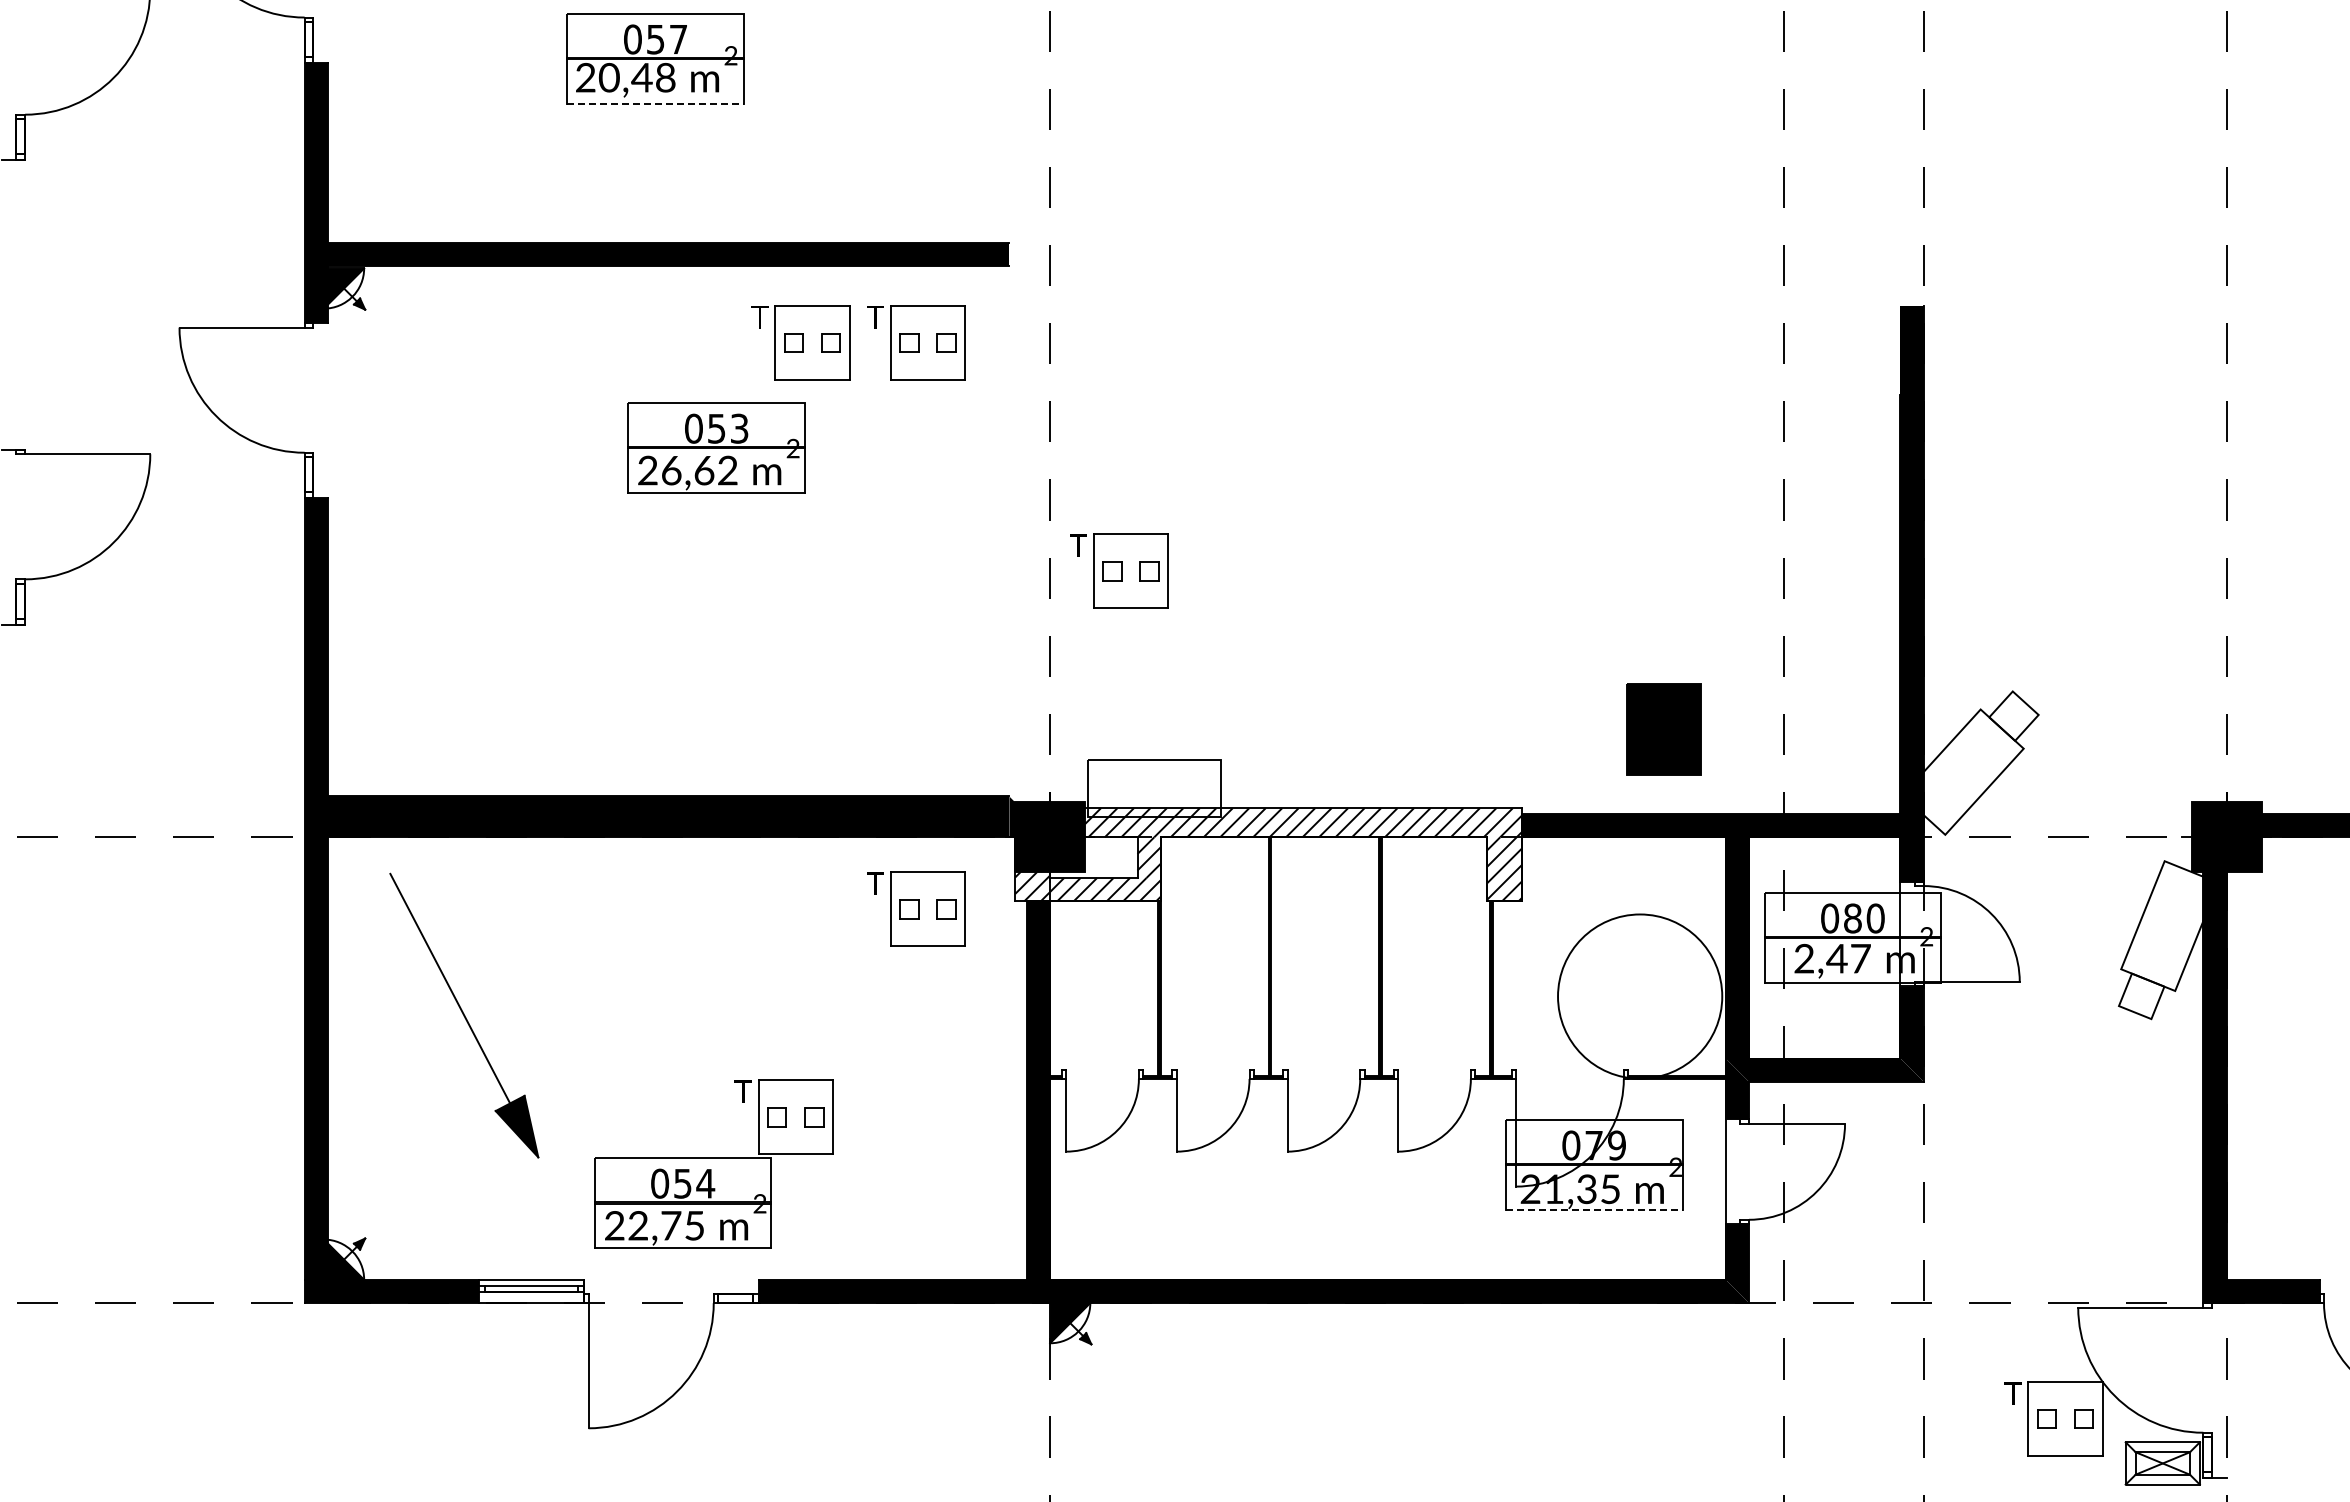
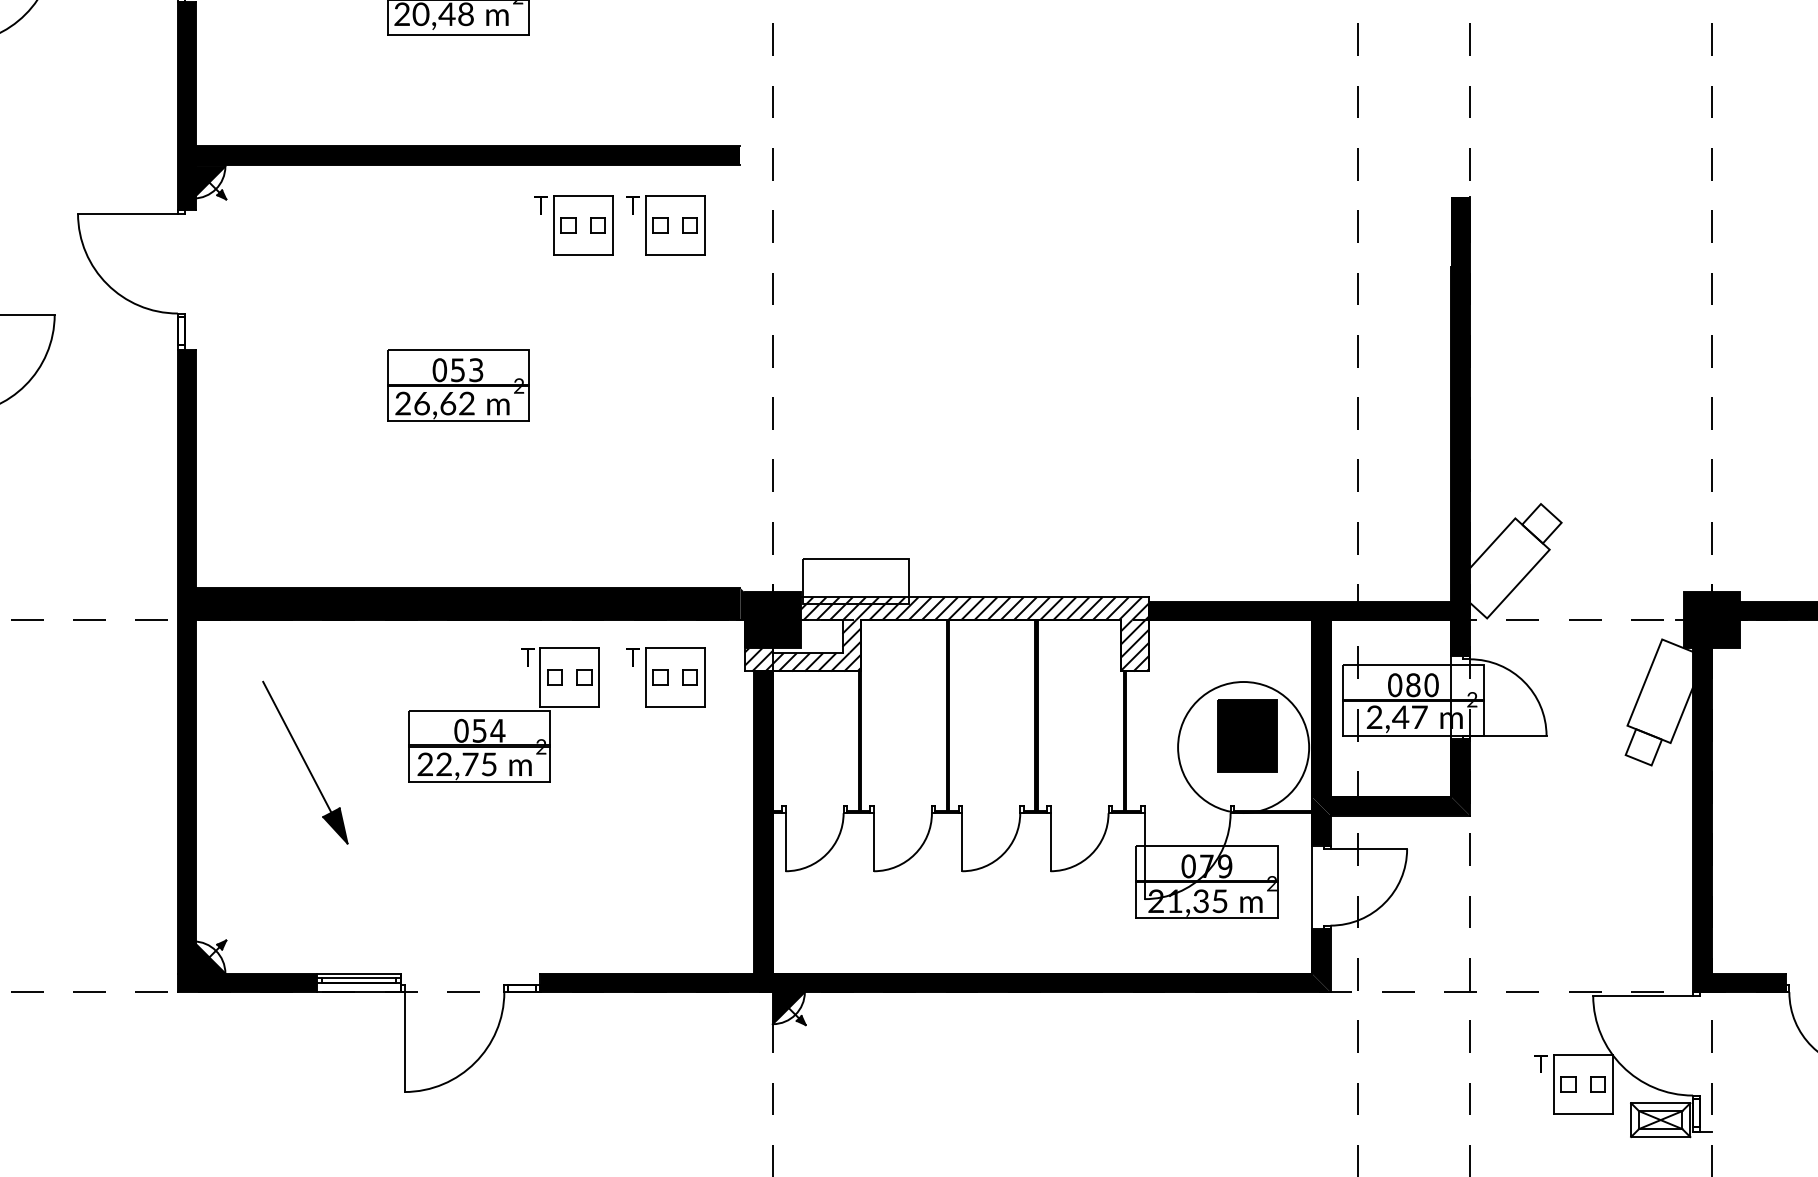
line: (656, 103) -> (458, 34), dashed -> solid
part: (716, 447) -> (457, 385), moved
part: (1119, 570) -> (828, 407), removed
part: (1663, 729) -> (1247, 736), moved
part: (464, 1015) -> (305, 762), size x0.71
part: (713, 1163) -> (504, 714), moved
line: (1594, 1209) -> (1207, 917), dashed -> solid

